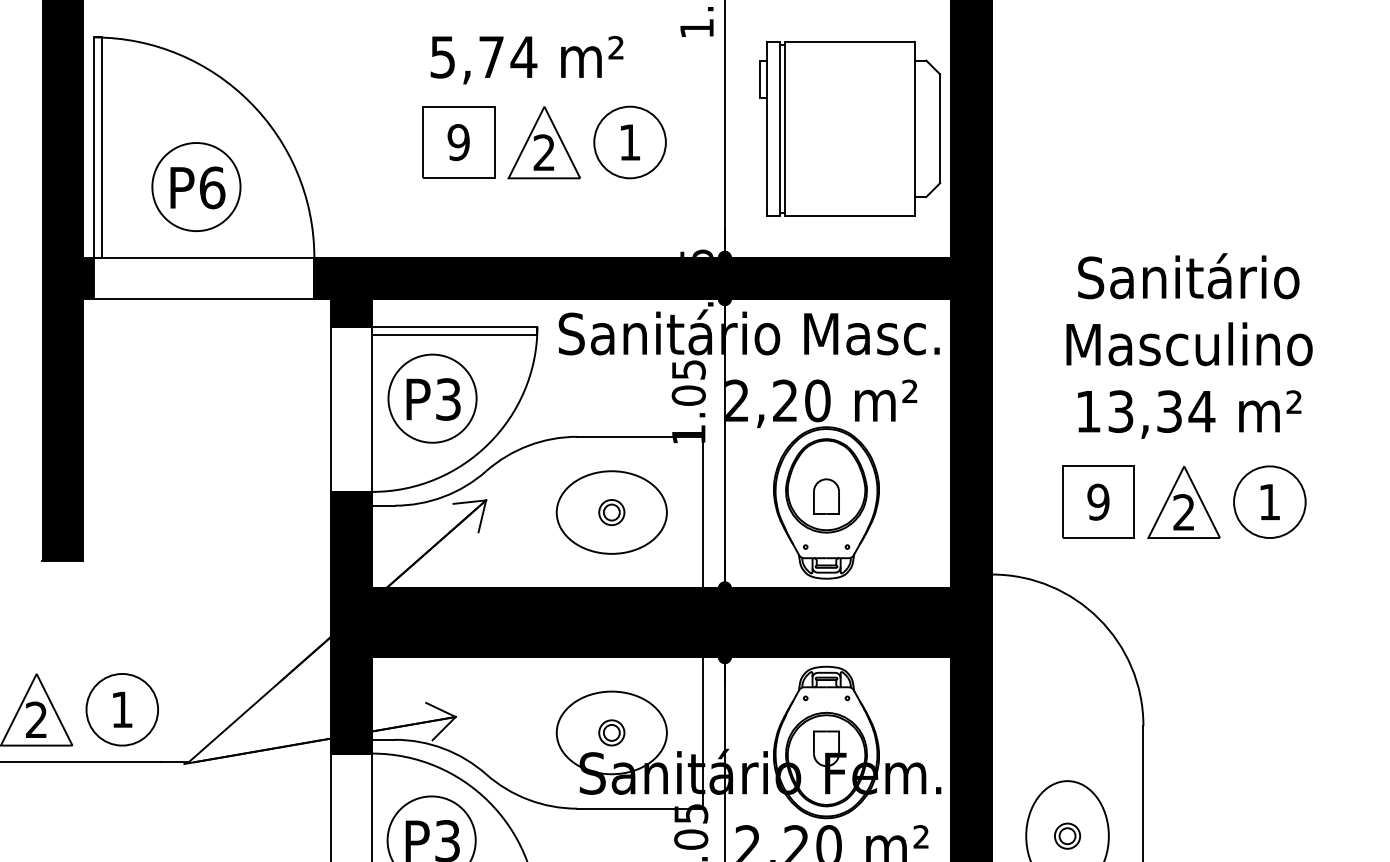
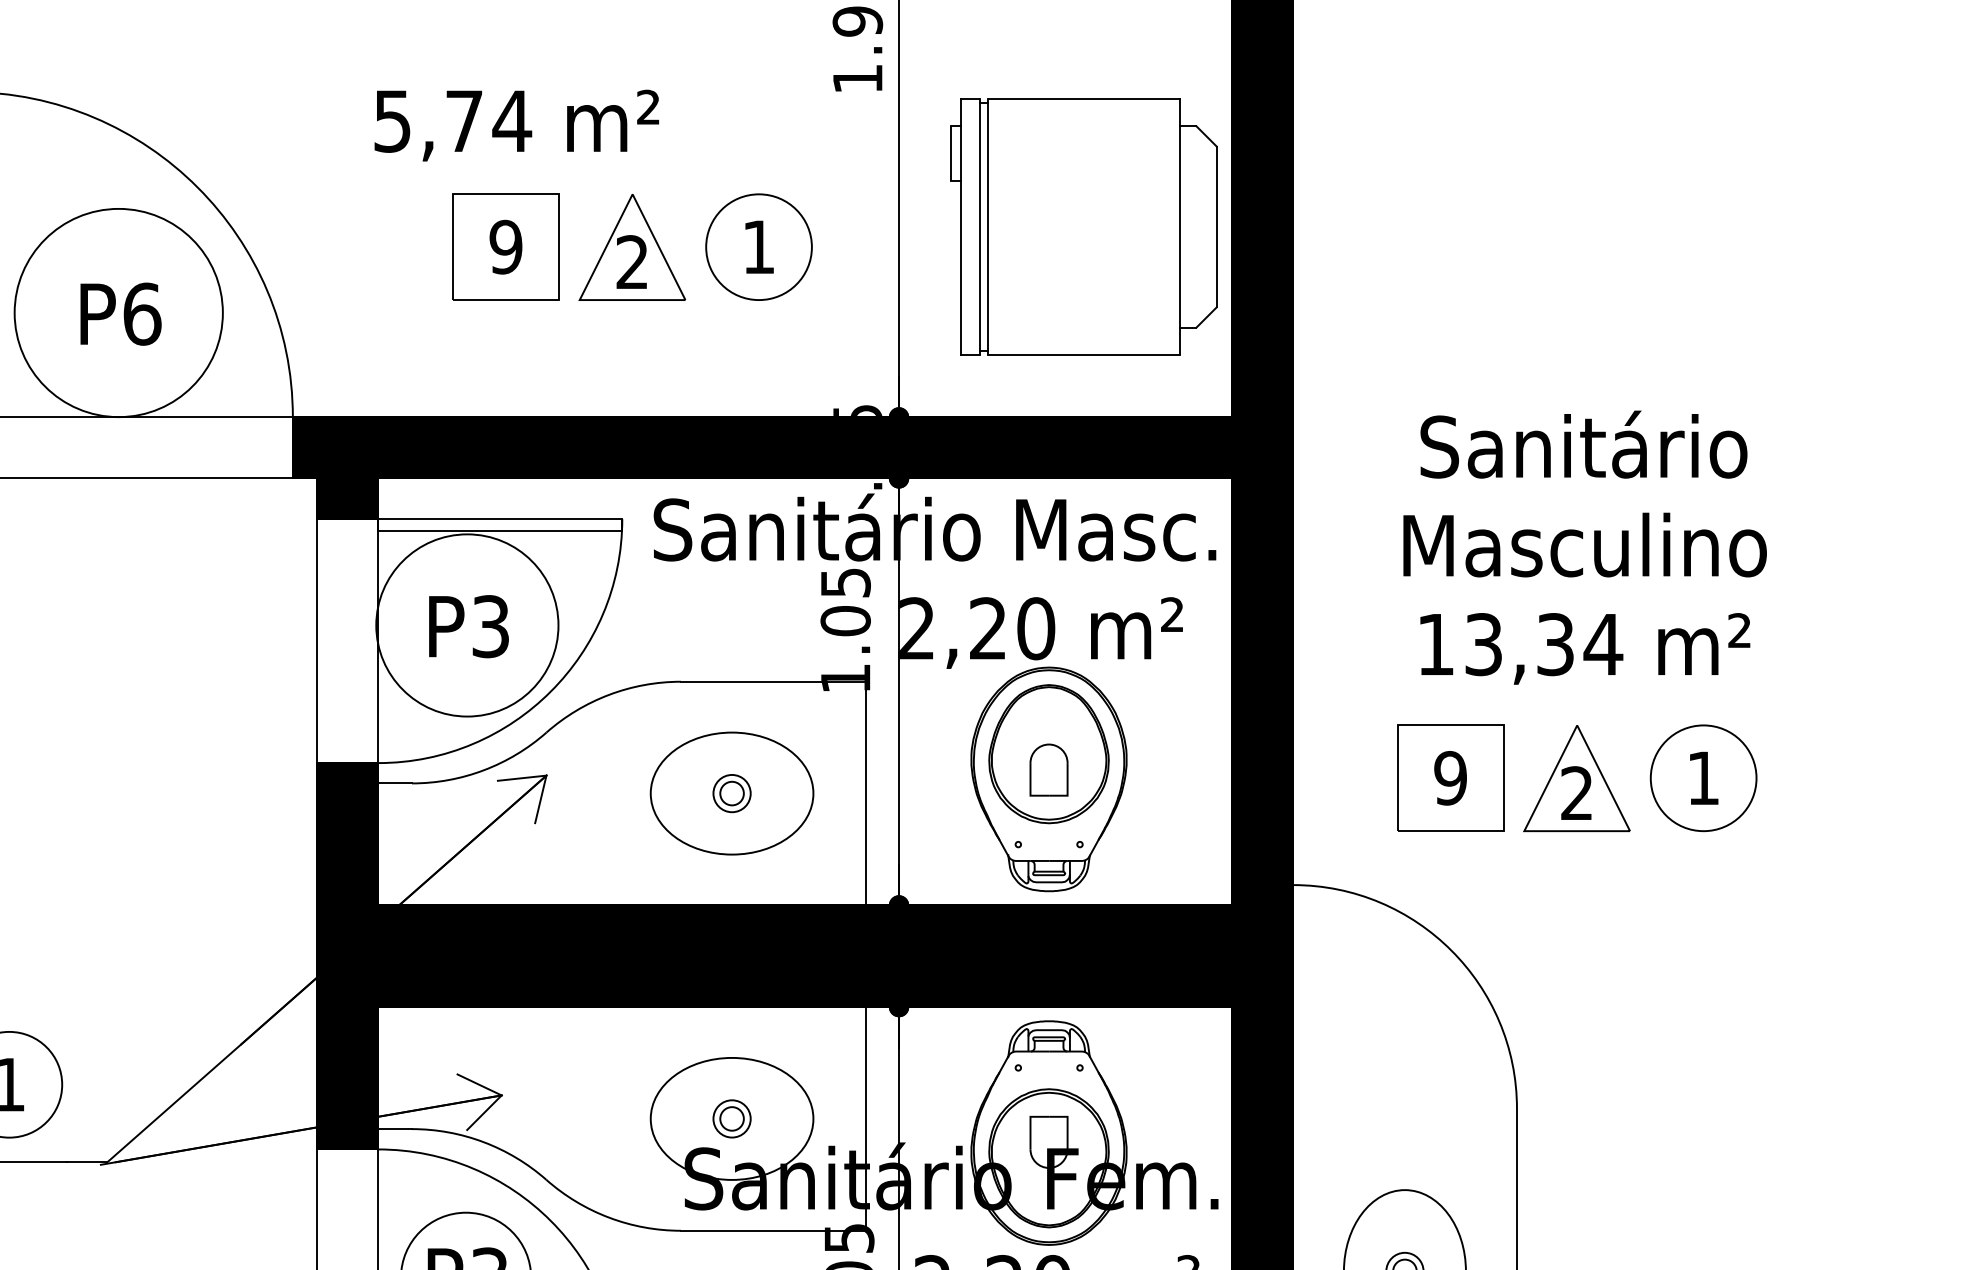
text: (526, 59) -> (516, 124), moved
circle: (196, 187) -> (118, 313), size x1.6
circle: (432, 398) -> (467, 625), size x1.4

